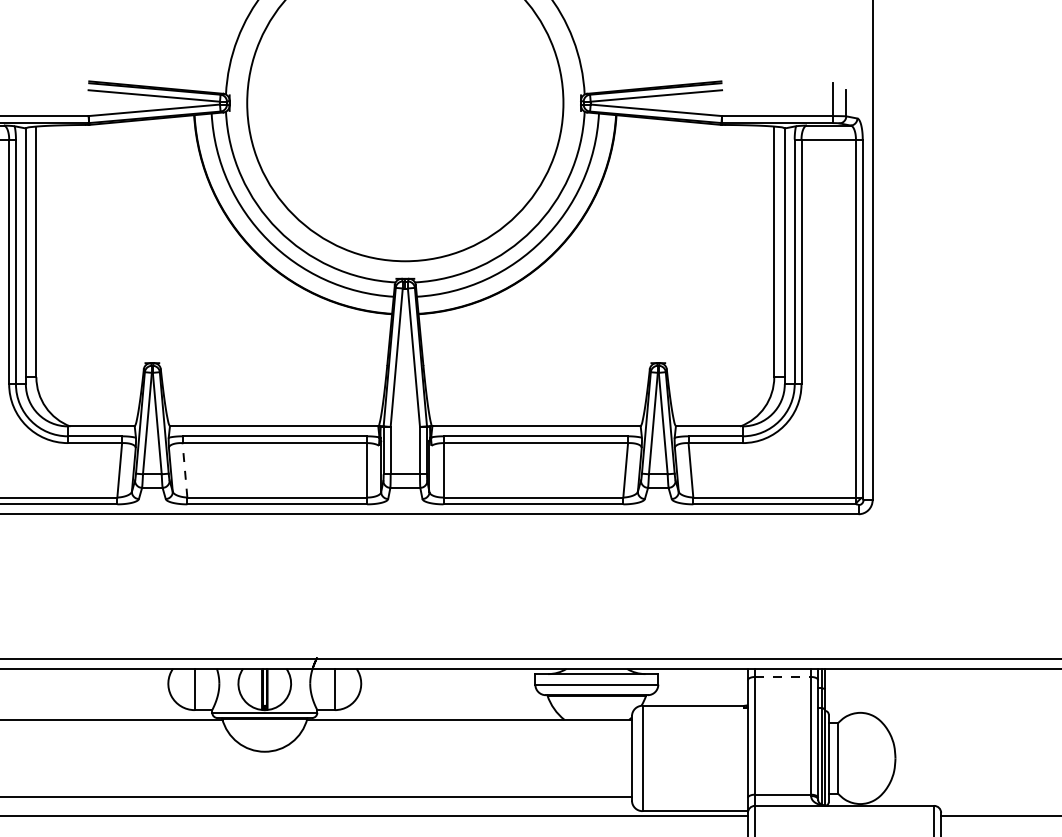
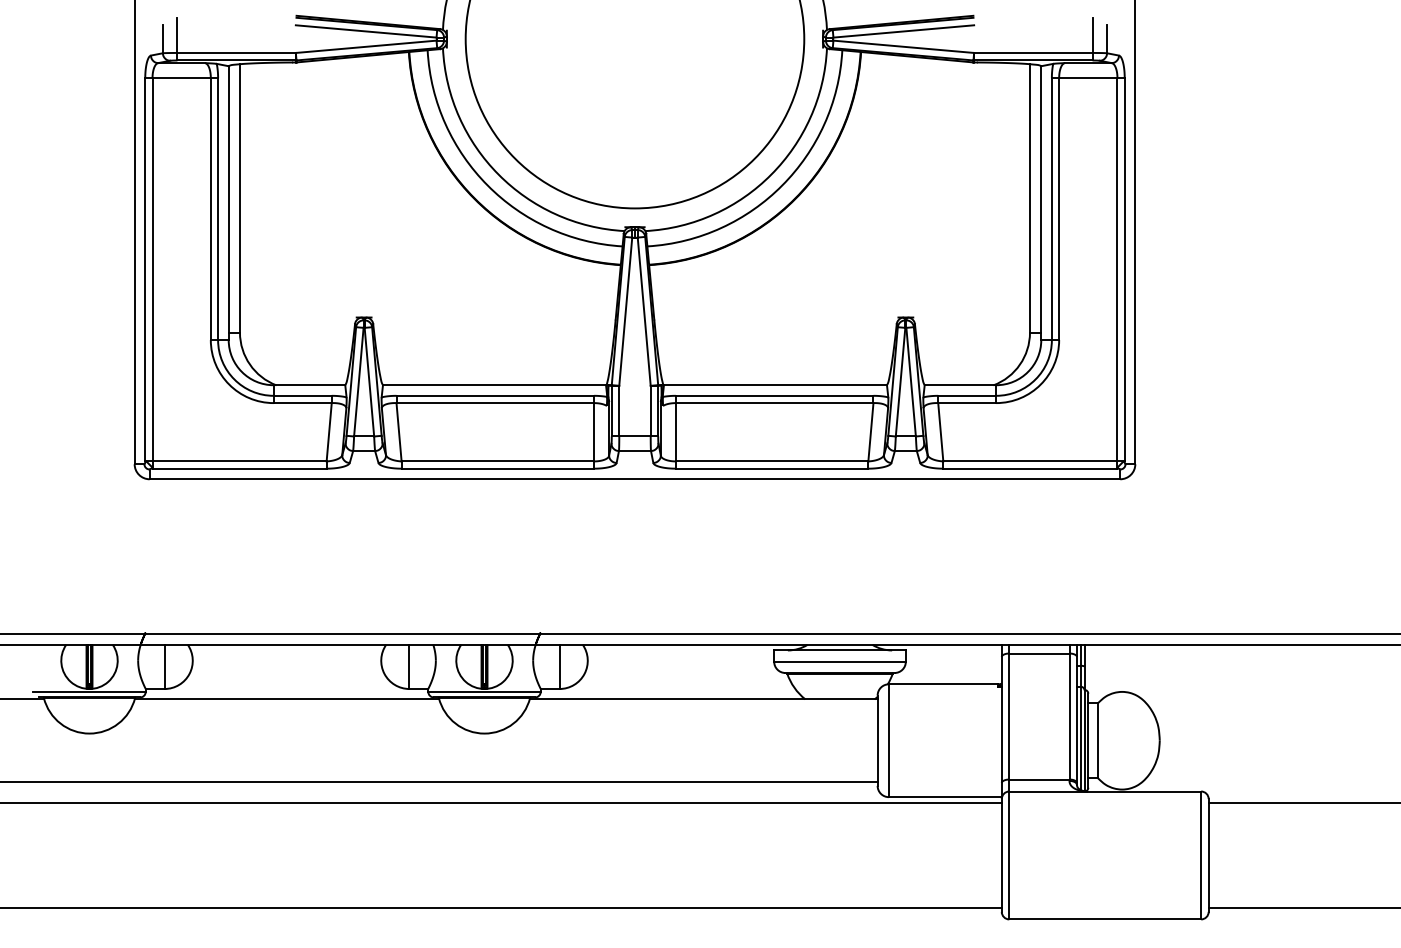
line: (185, 469) -> (399, 431), dashed -> solid
line: (783, 676) -> (1039, 653), dashed -> solid

